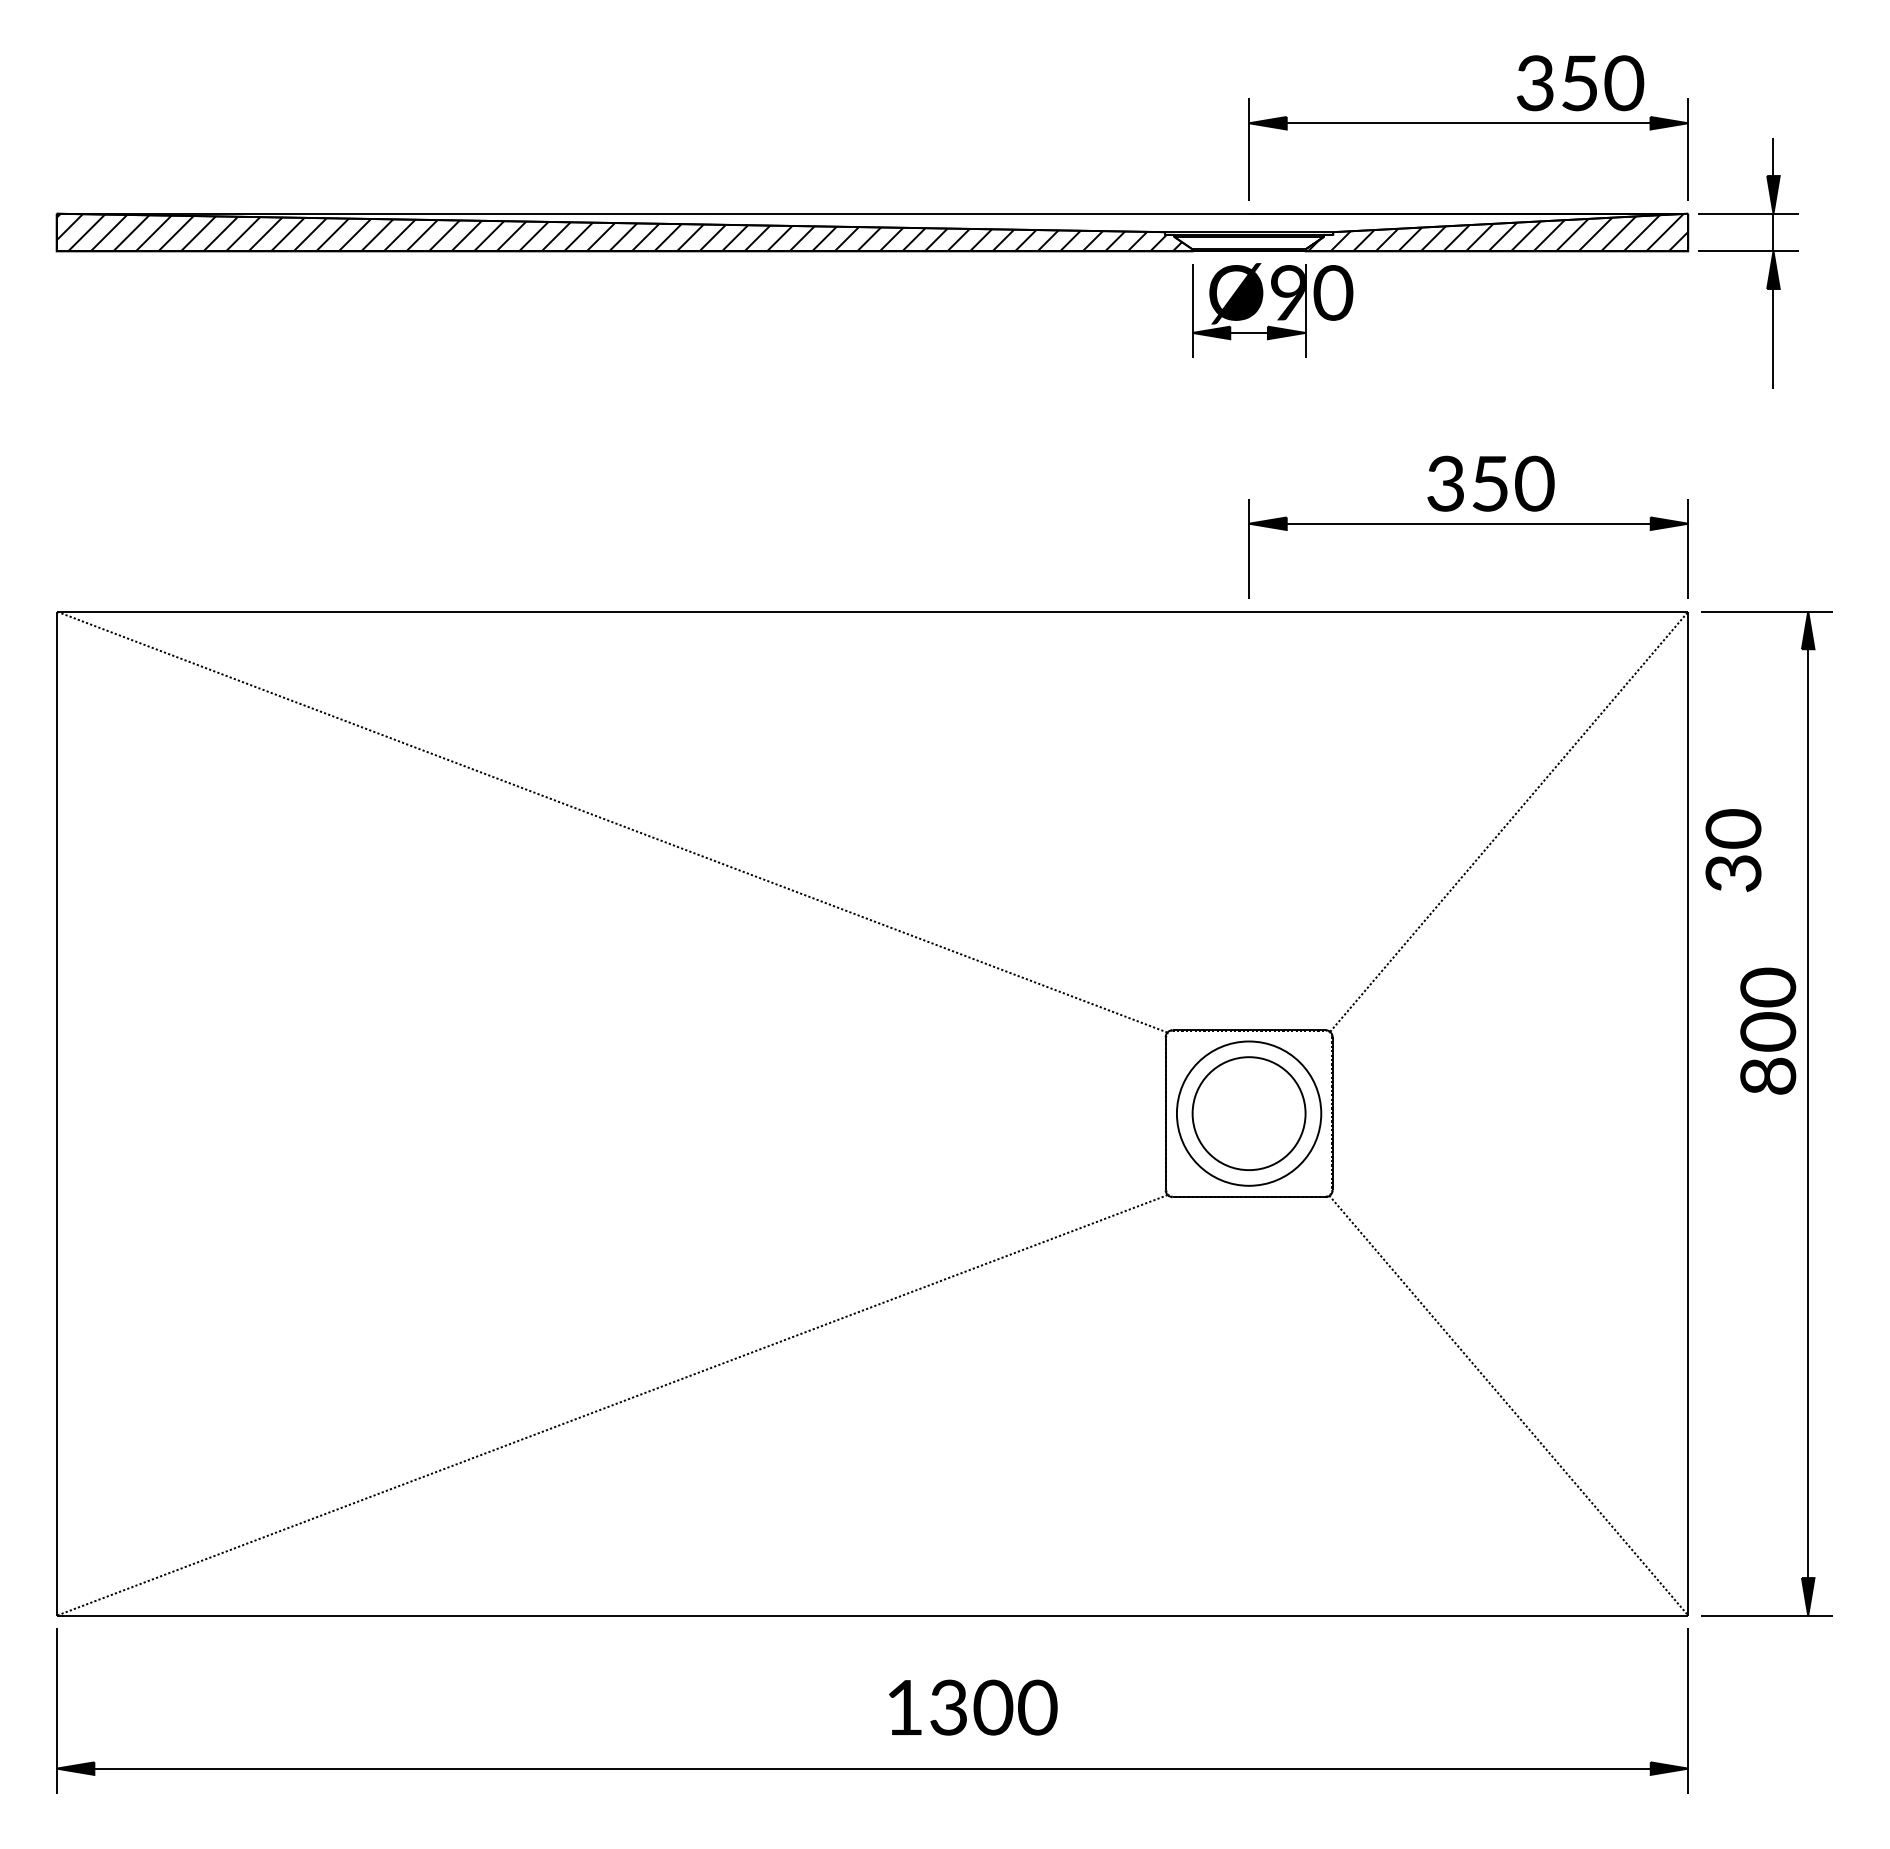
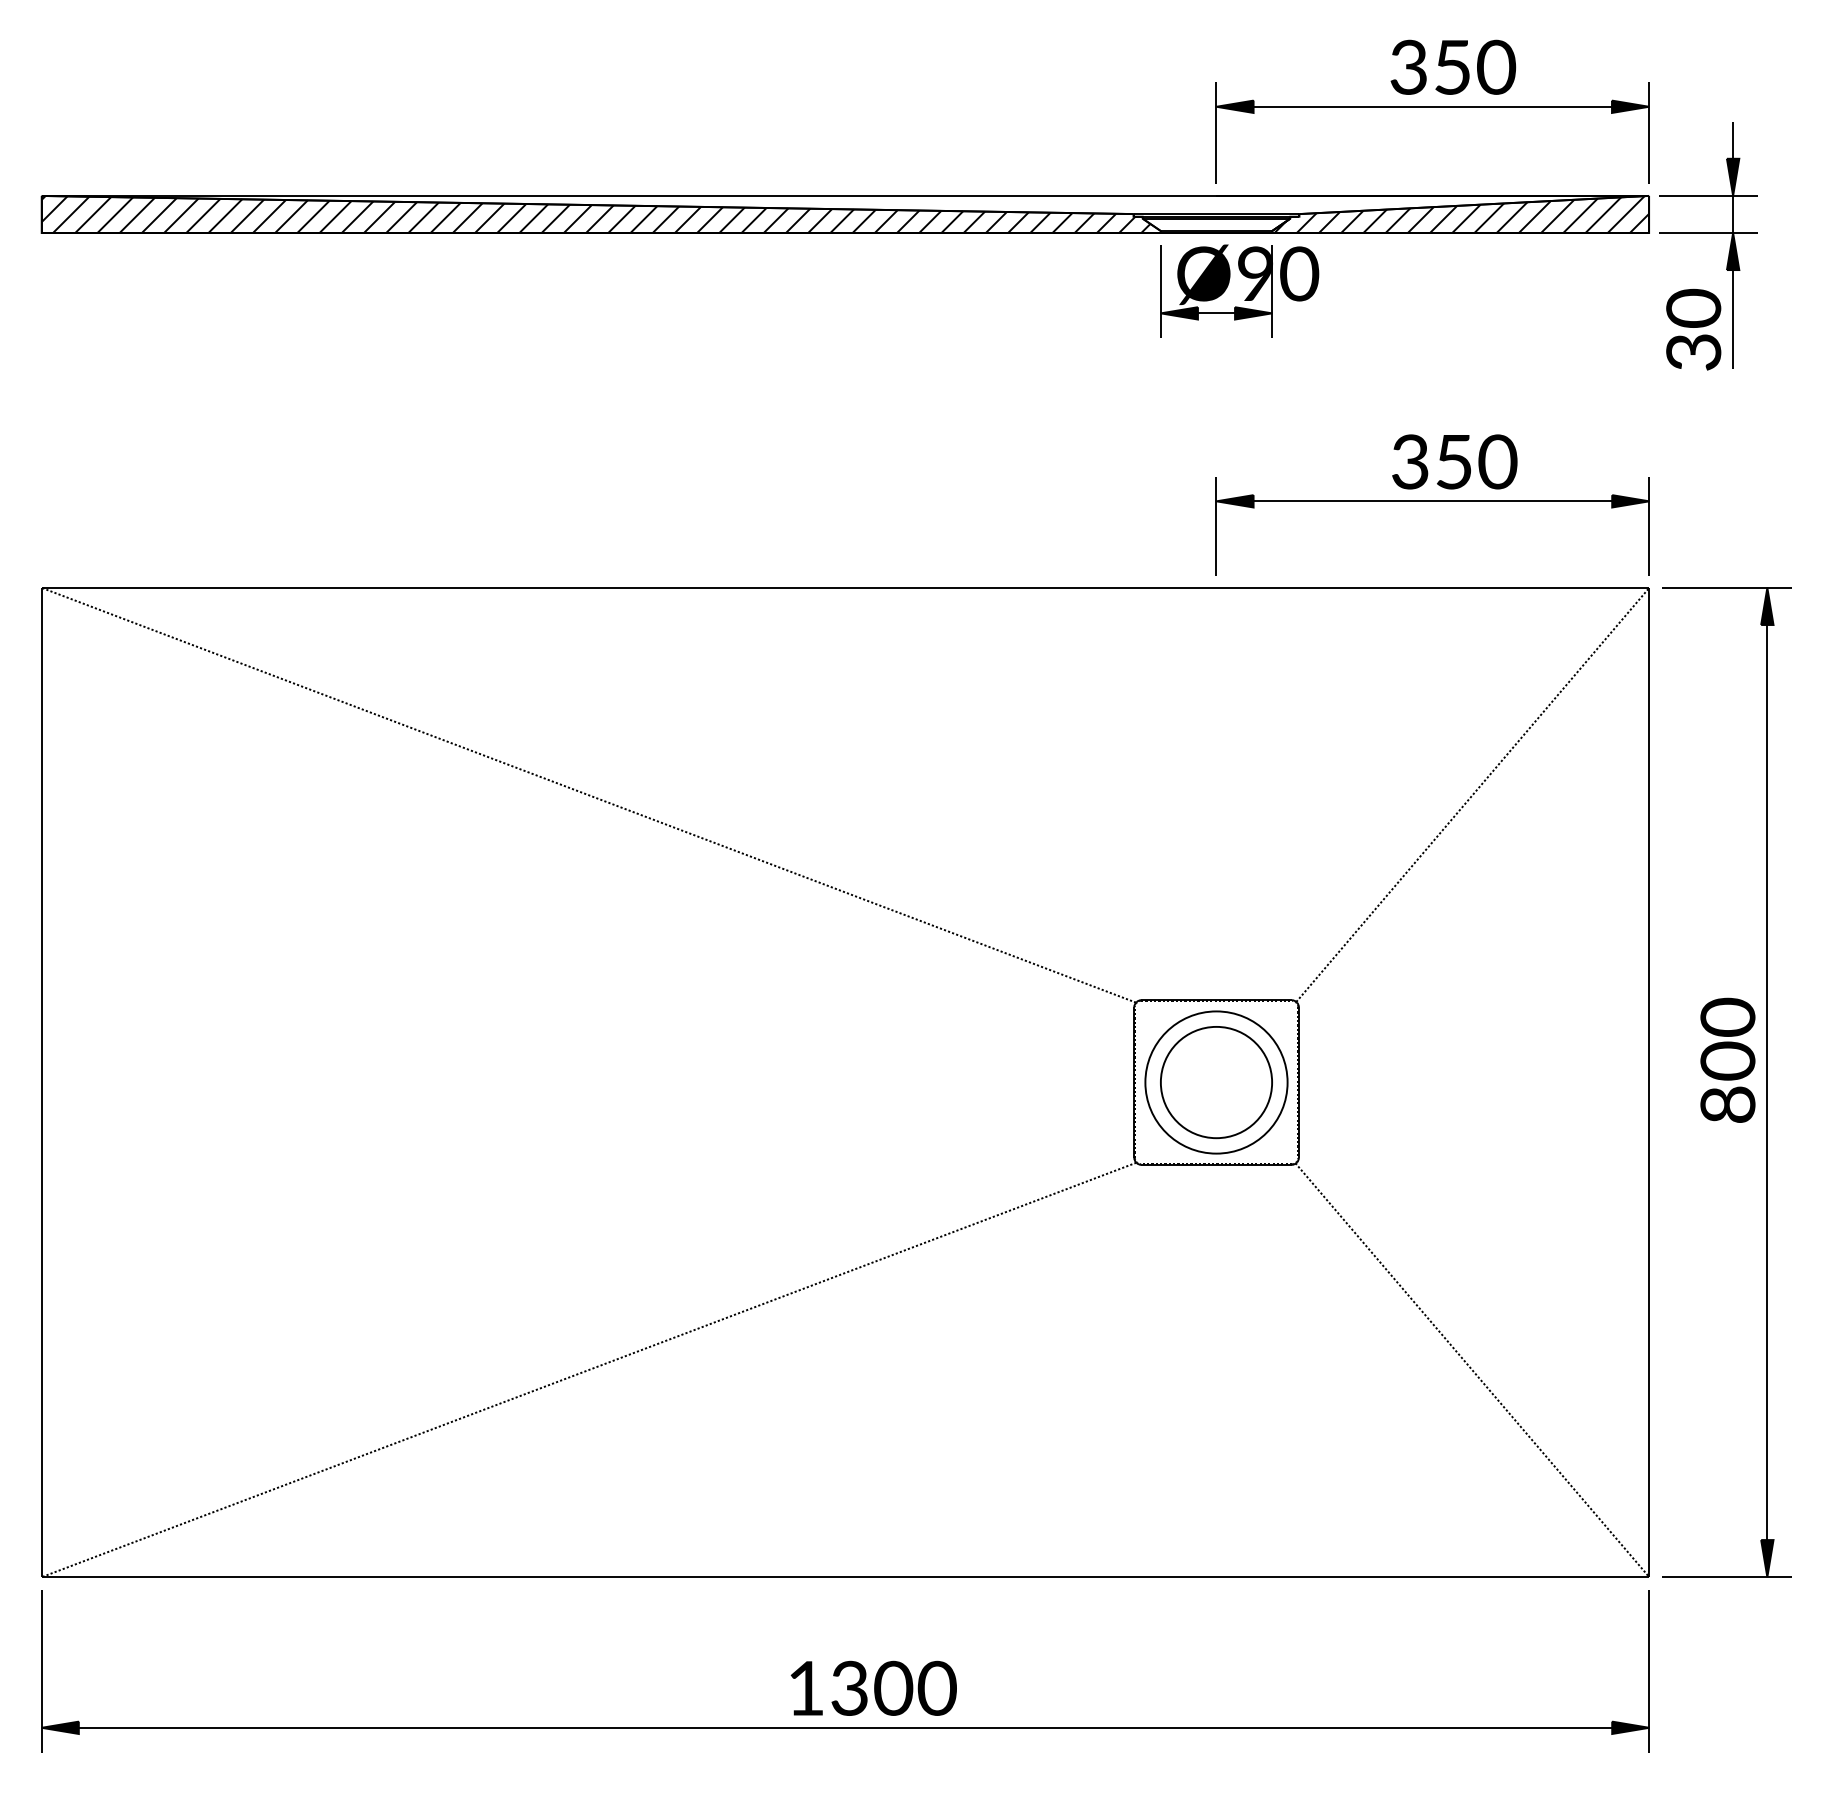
text: (1580, 83) -> (1453, 67), moved
text: (1733, 850) -> (1693, 329), moved
text: (1768, 1030) -> (1728, 1059), moved
text: (973, 1707) -> (874, 1688), moved

